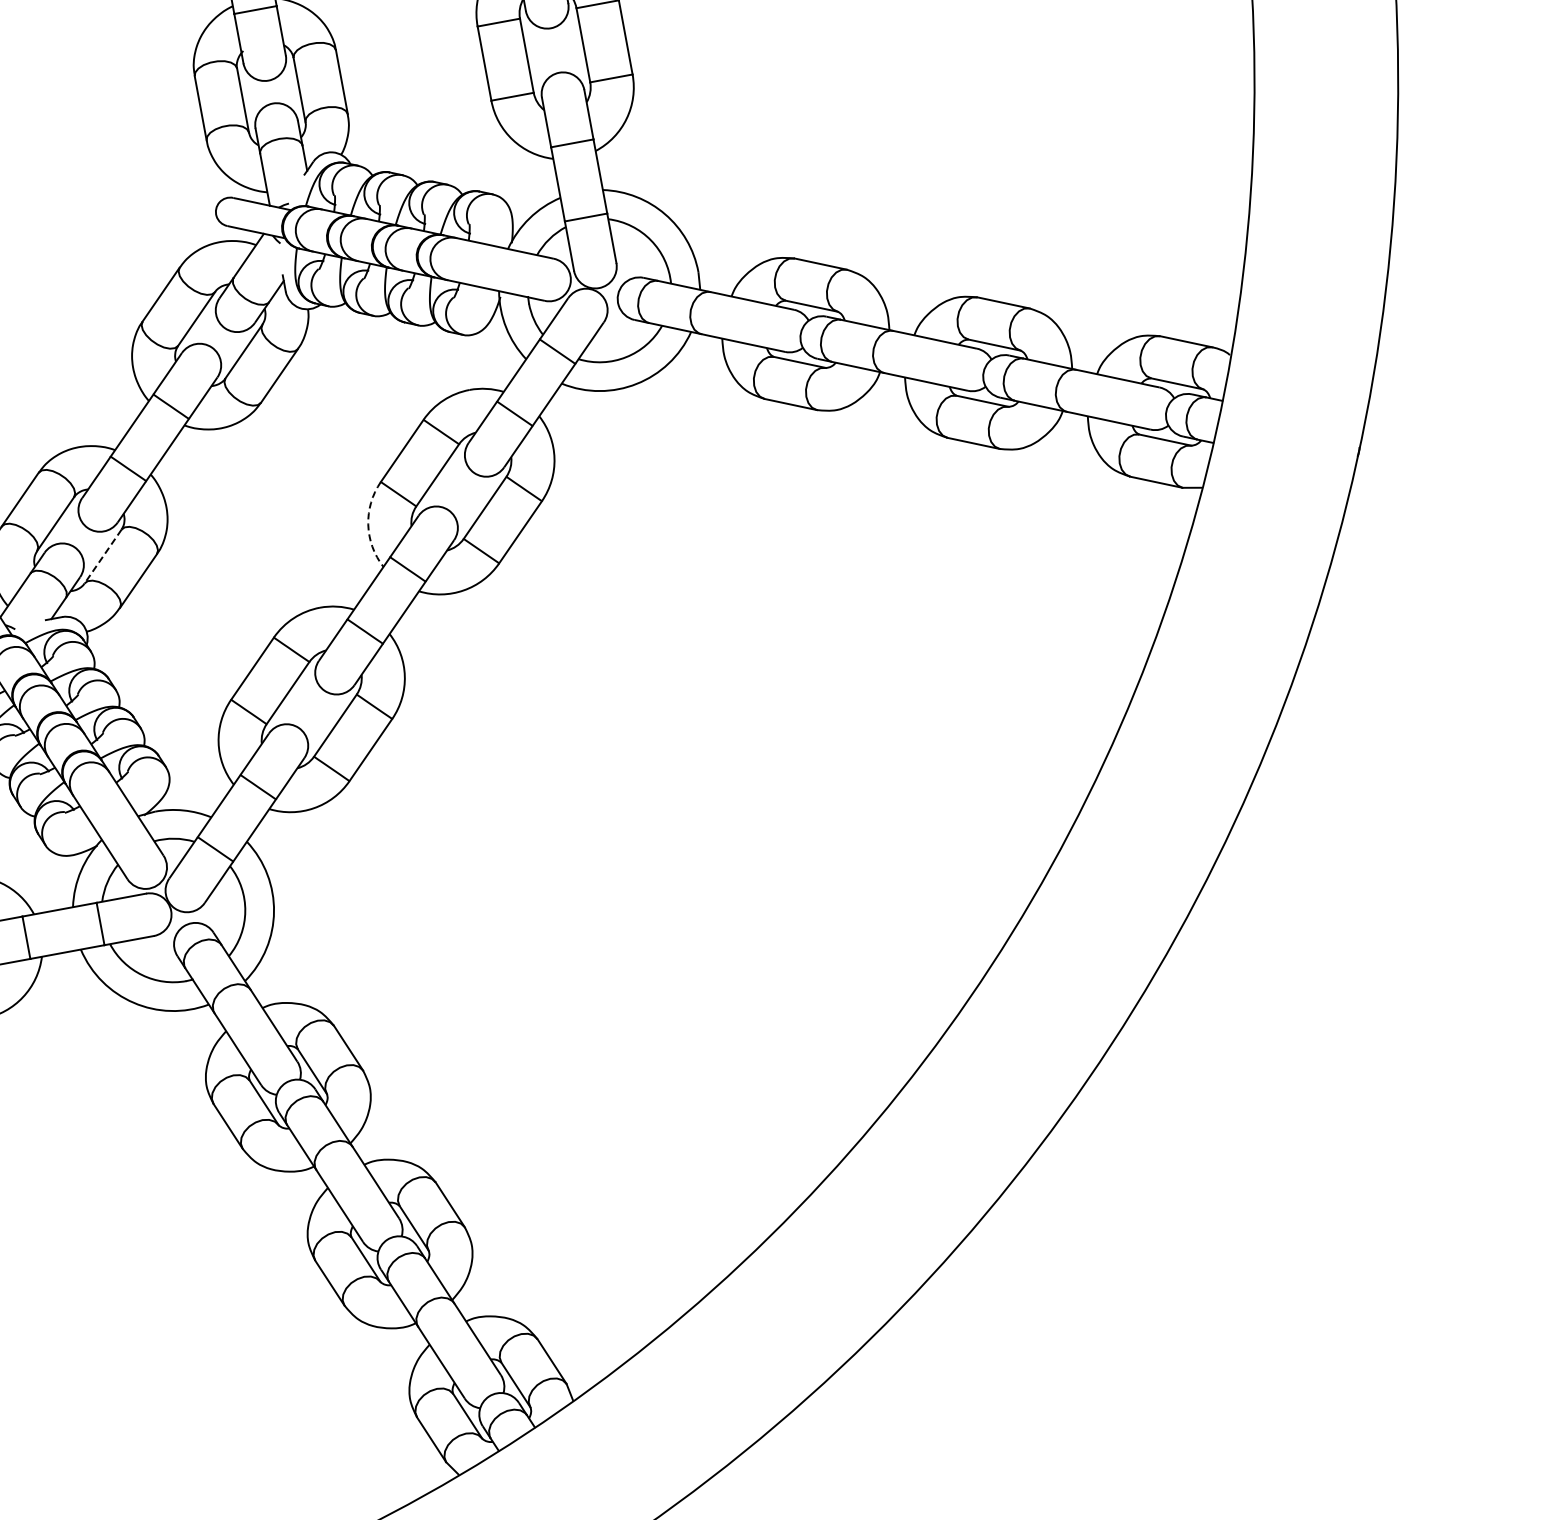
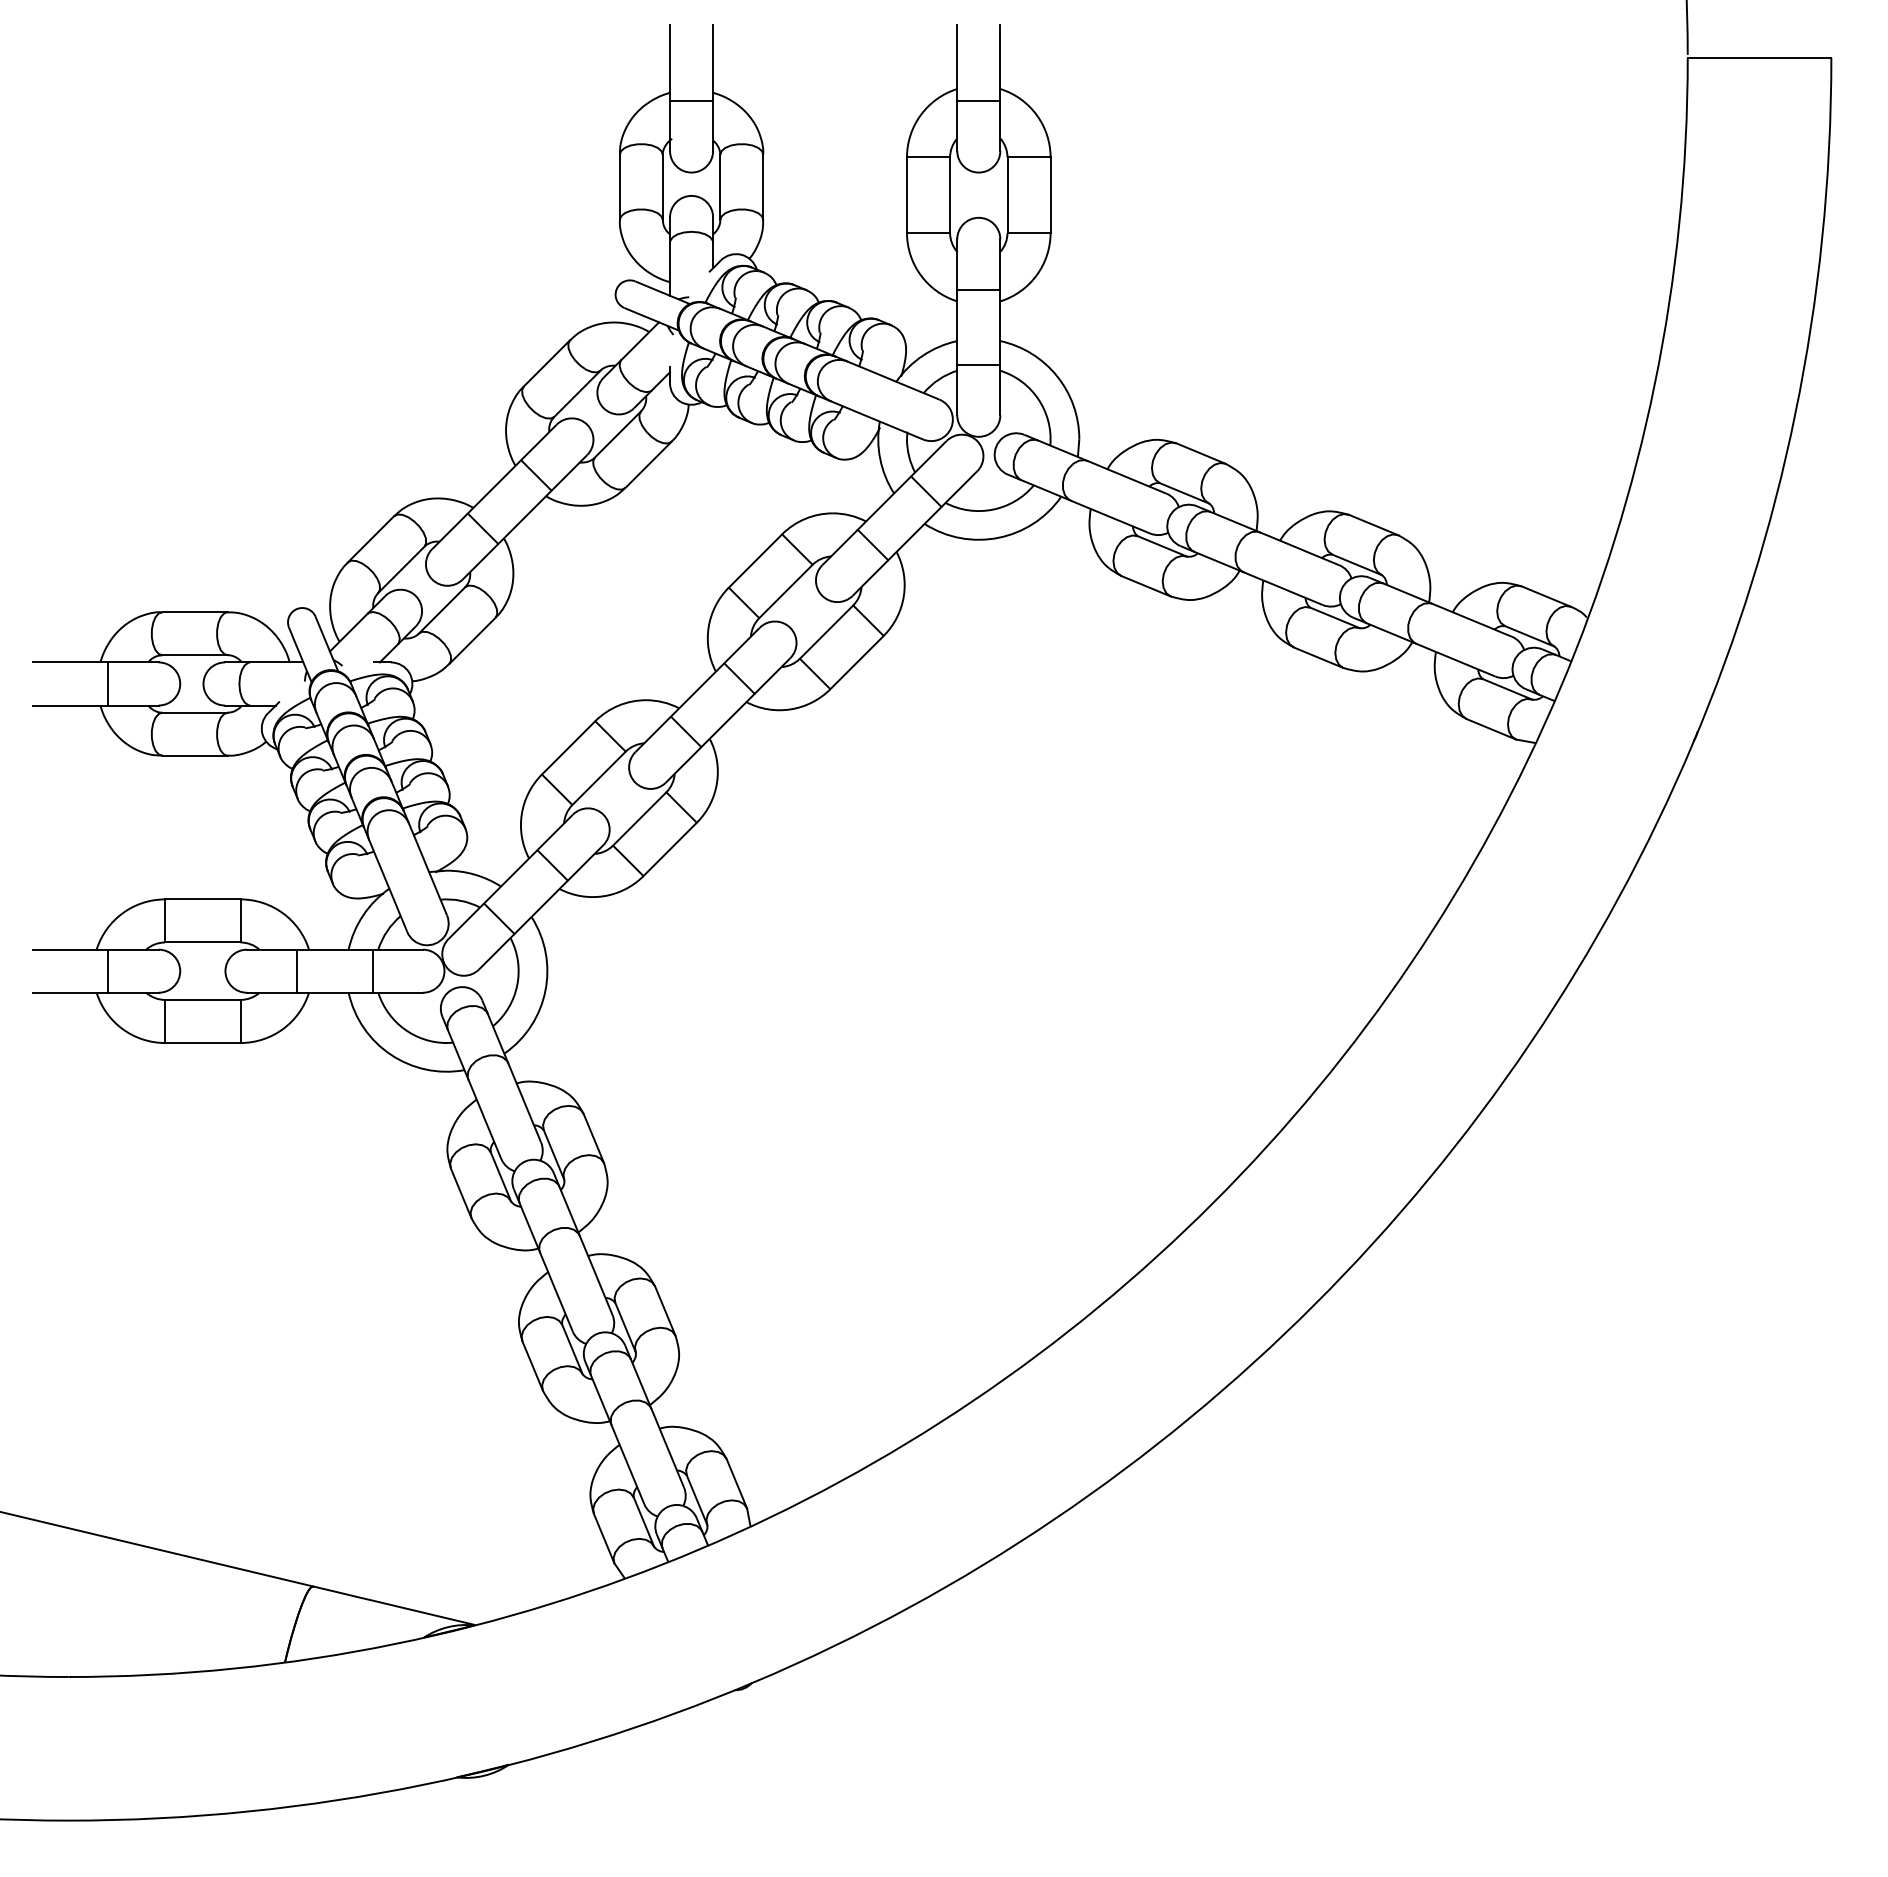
arc: (368, 524) -> (708, 627), dashed -> solid
line: (103, 556) -> (442, 610), dashed -> solid

